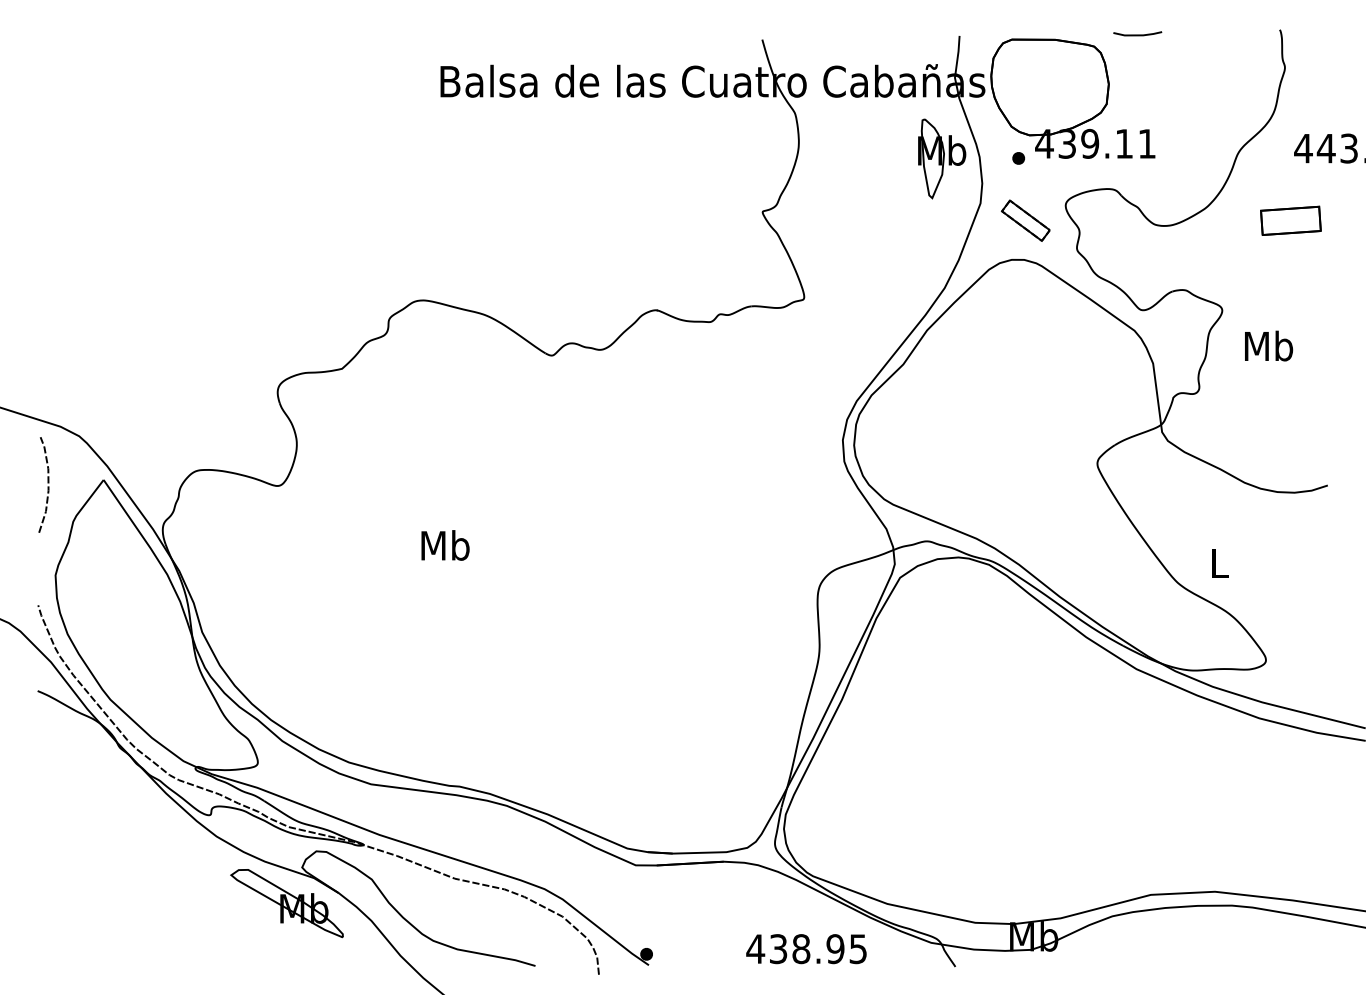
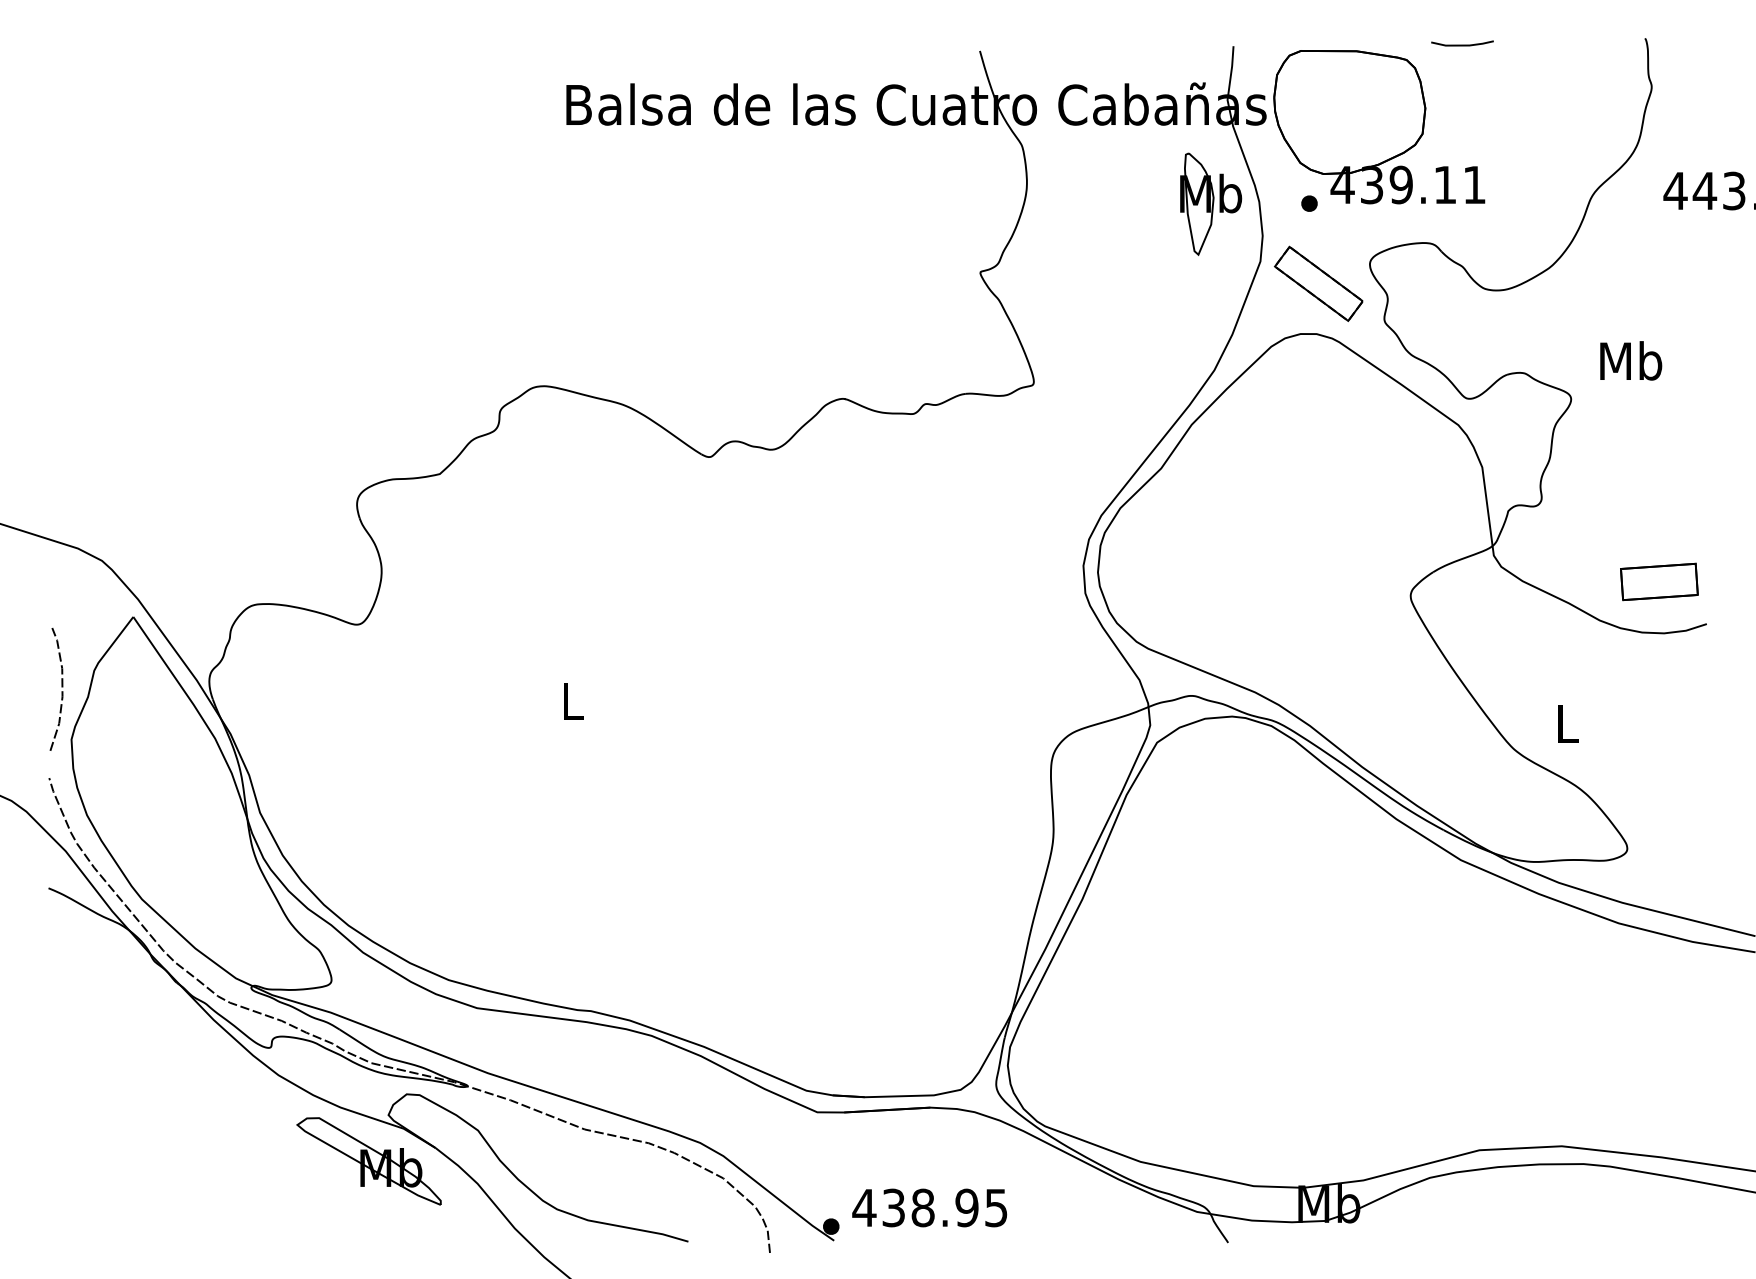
part: (1025, 220) -> (1318, 283), size x1.43
part: (1291, 220) -> (1659, 581), moved
text: (1269, 345) -> (1631, 360), moved
curve: (47, 483) -> (61, 687), moved
text: (445, 544) -> (572, 700), Mb -> L
text: (806, 948) -> (929, 1207), moved

